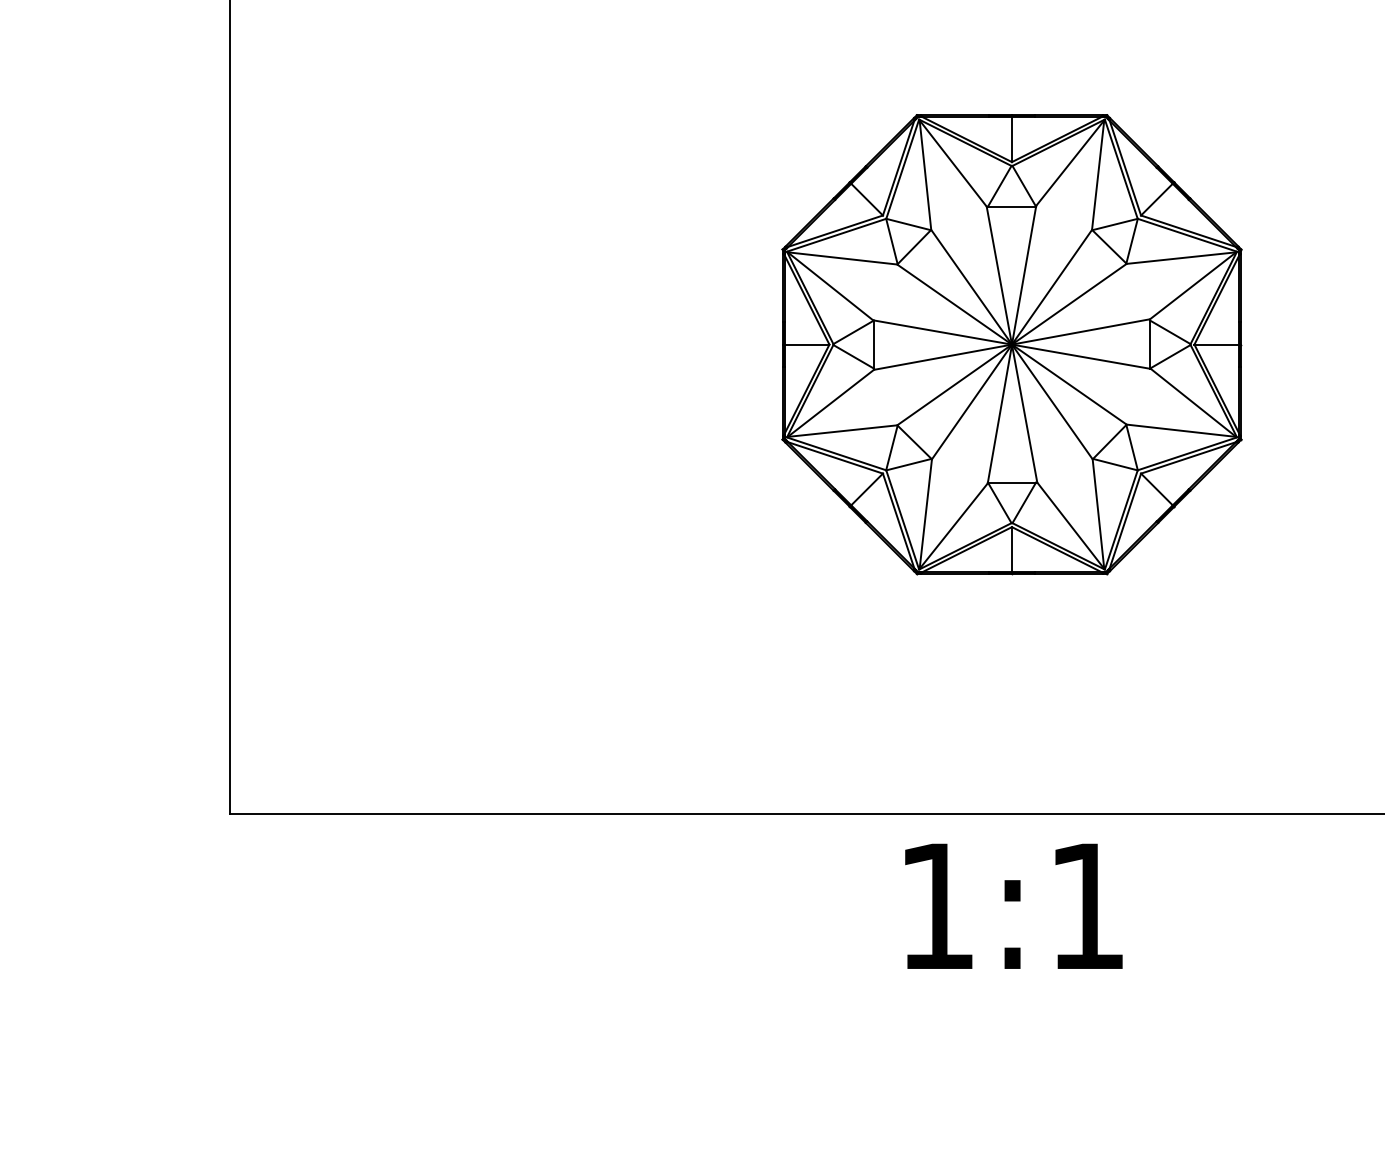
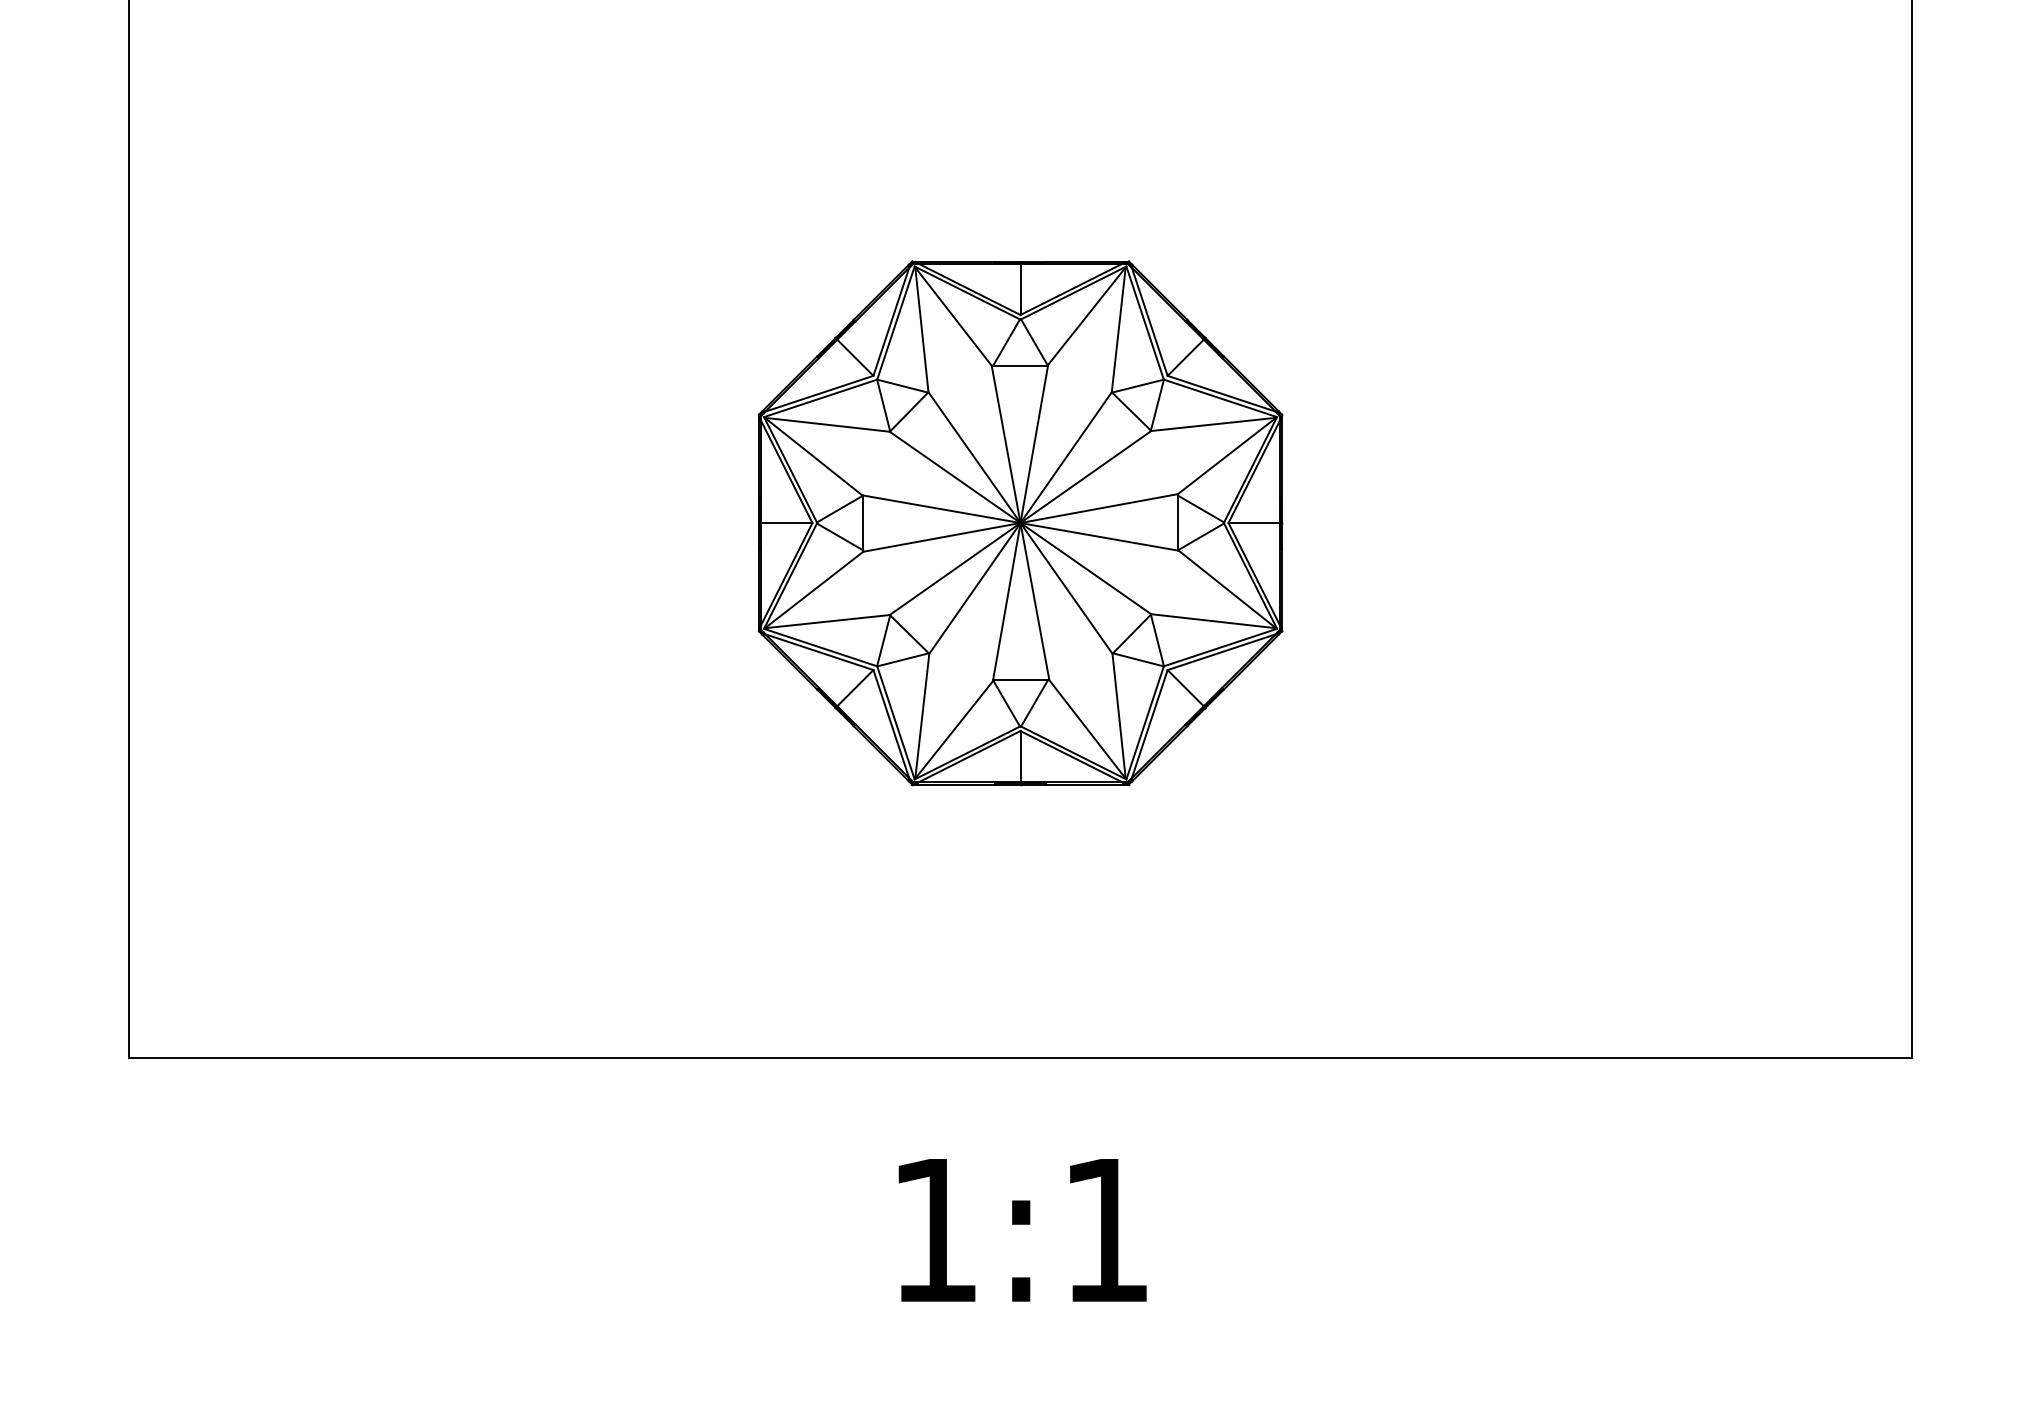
text: (1013, 906) -> (1022, 1230), moved

